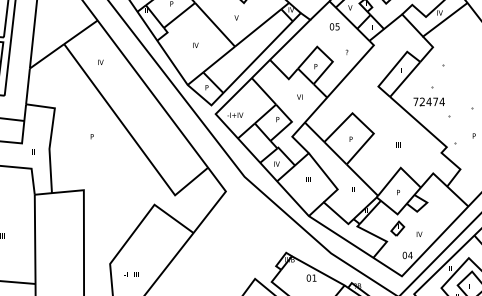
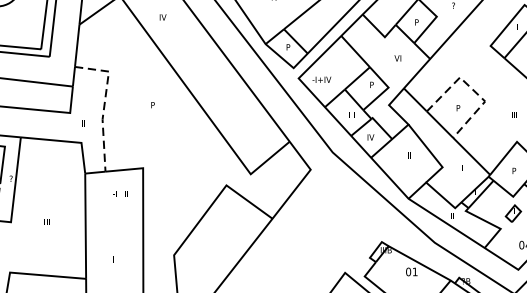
line: (363, 124) -> (473, 90), solid -> dashed
line: (51, 136) -> (104, 104), solid -> dashed
text: (131, 274) -> (121, 193), moved

